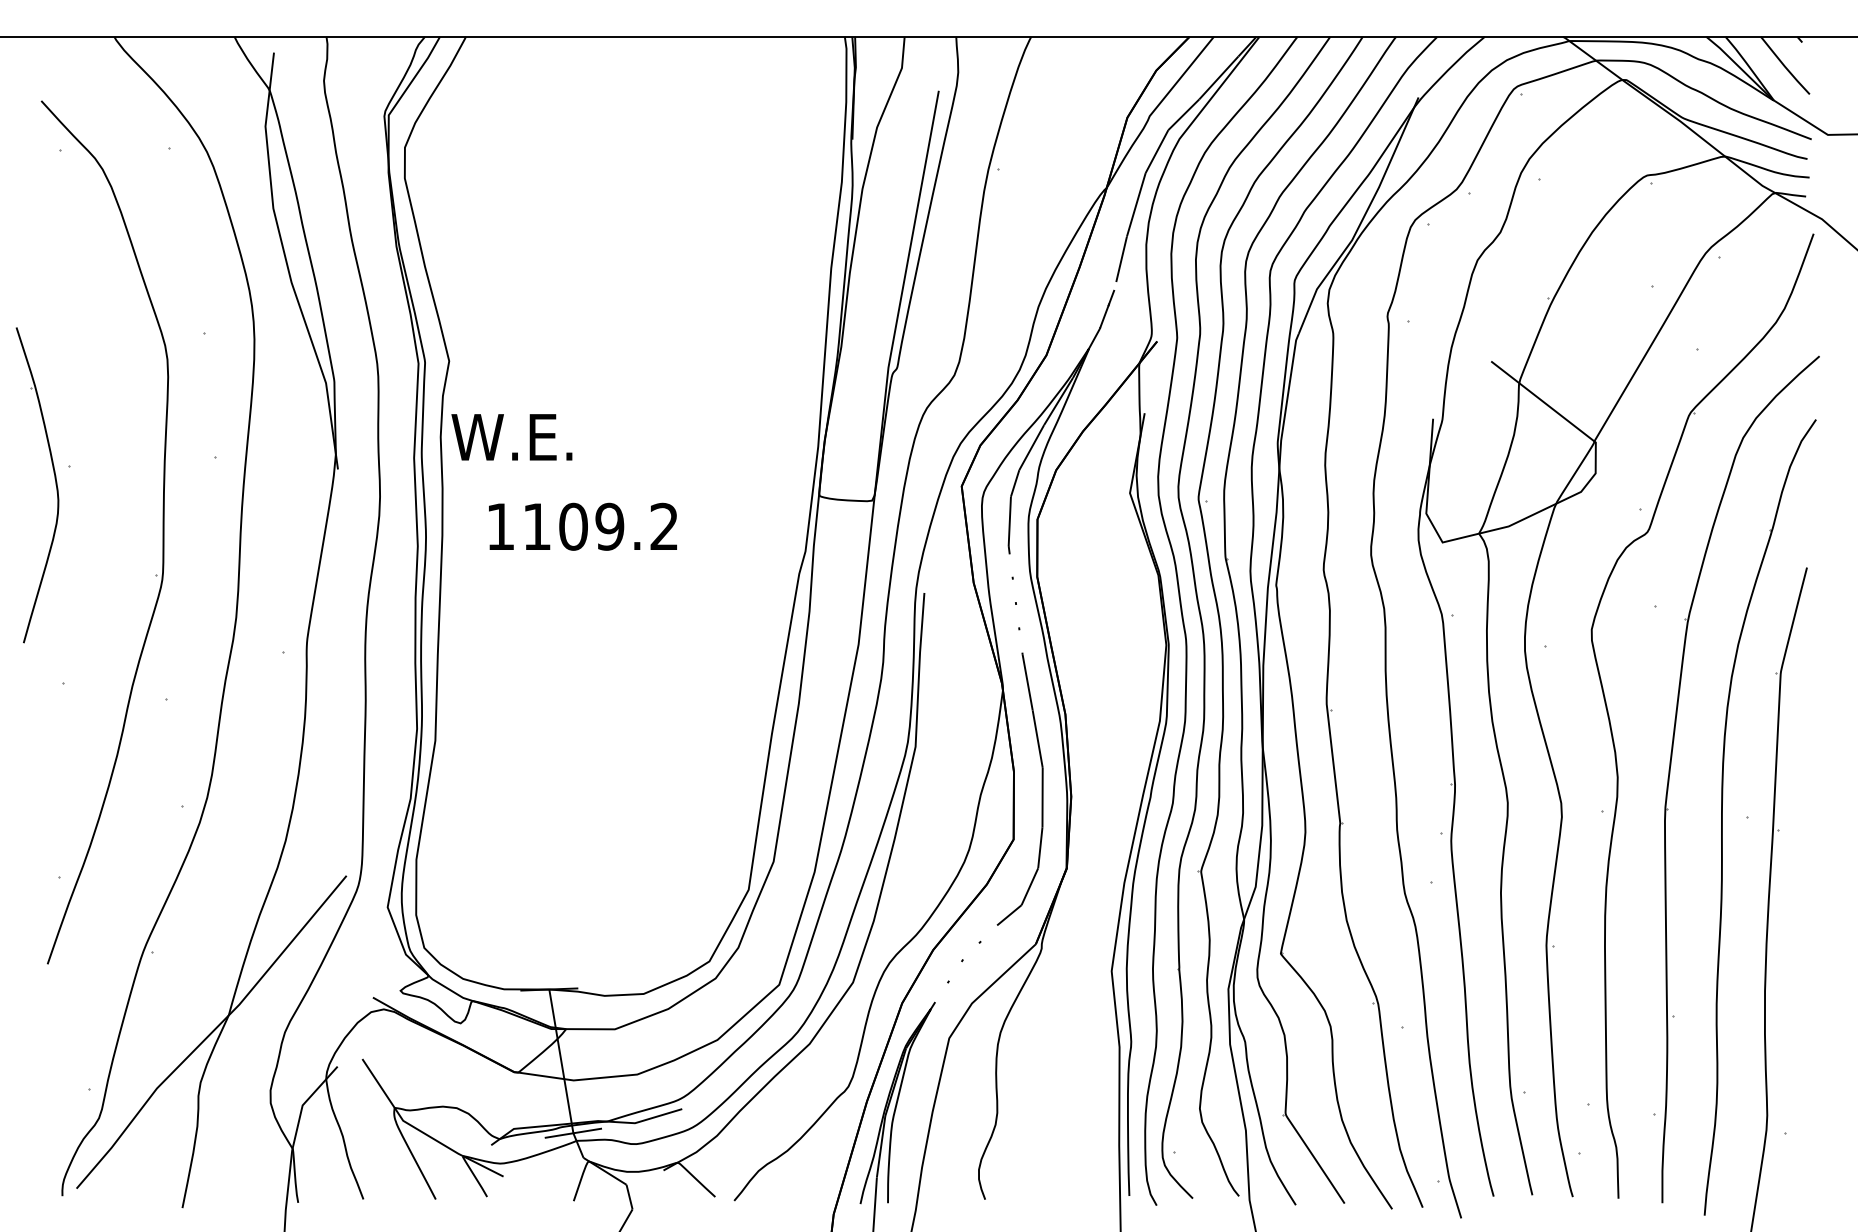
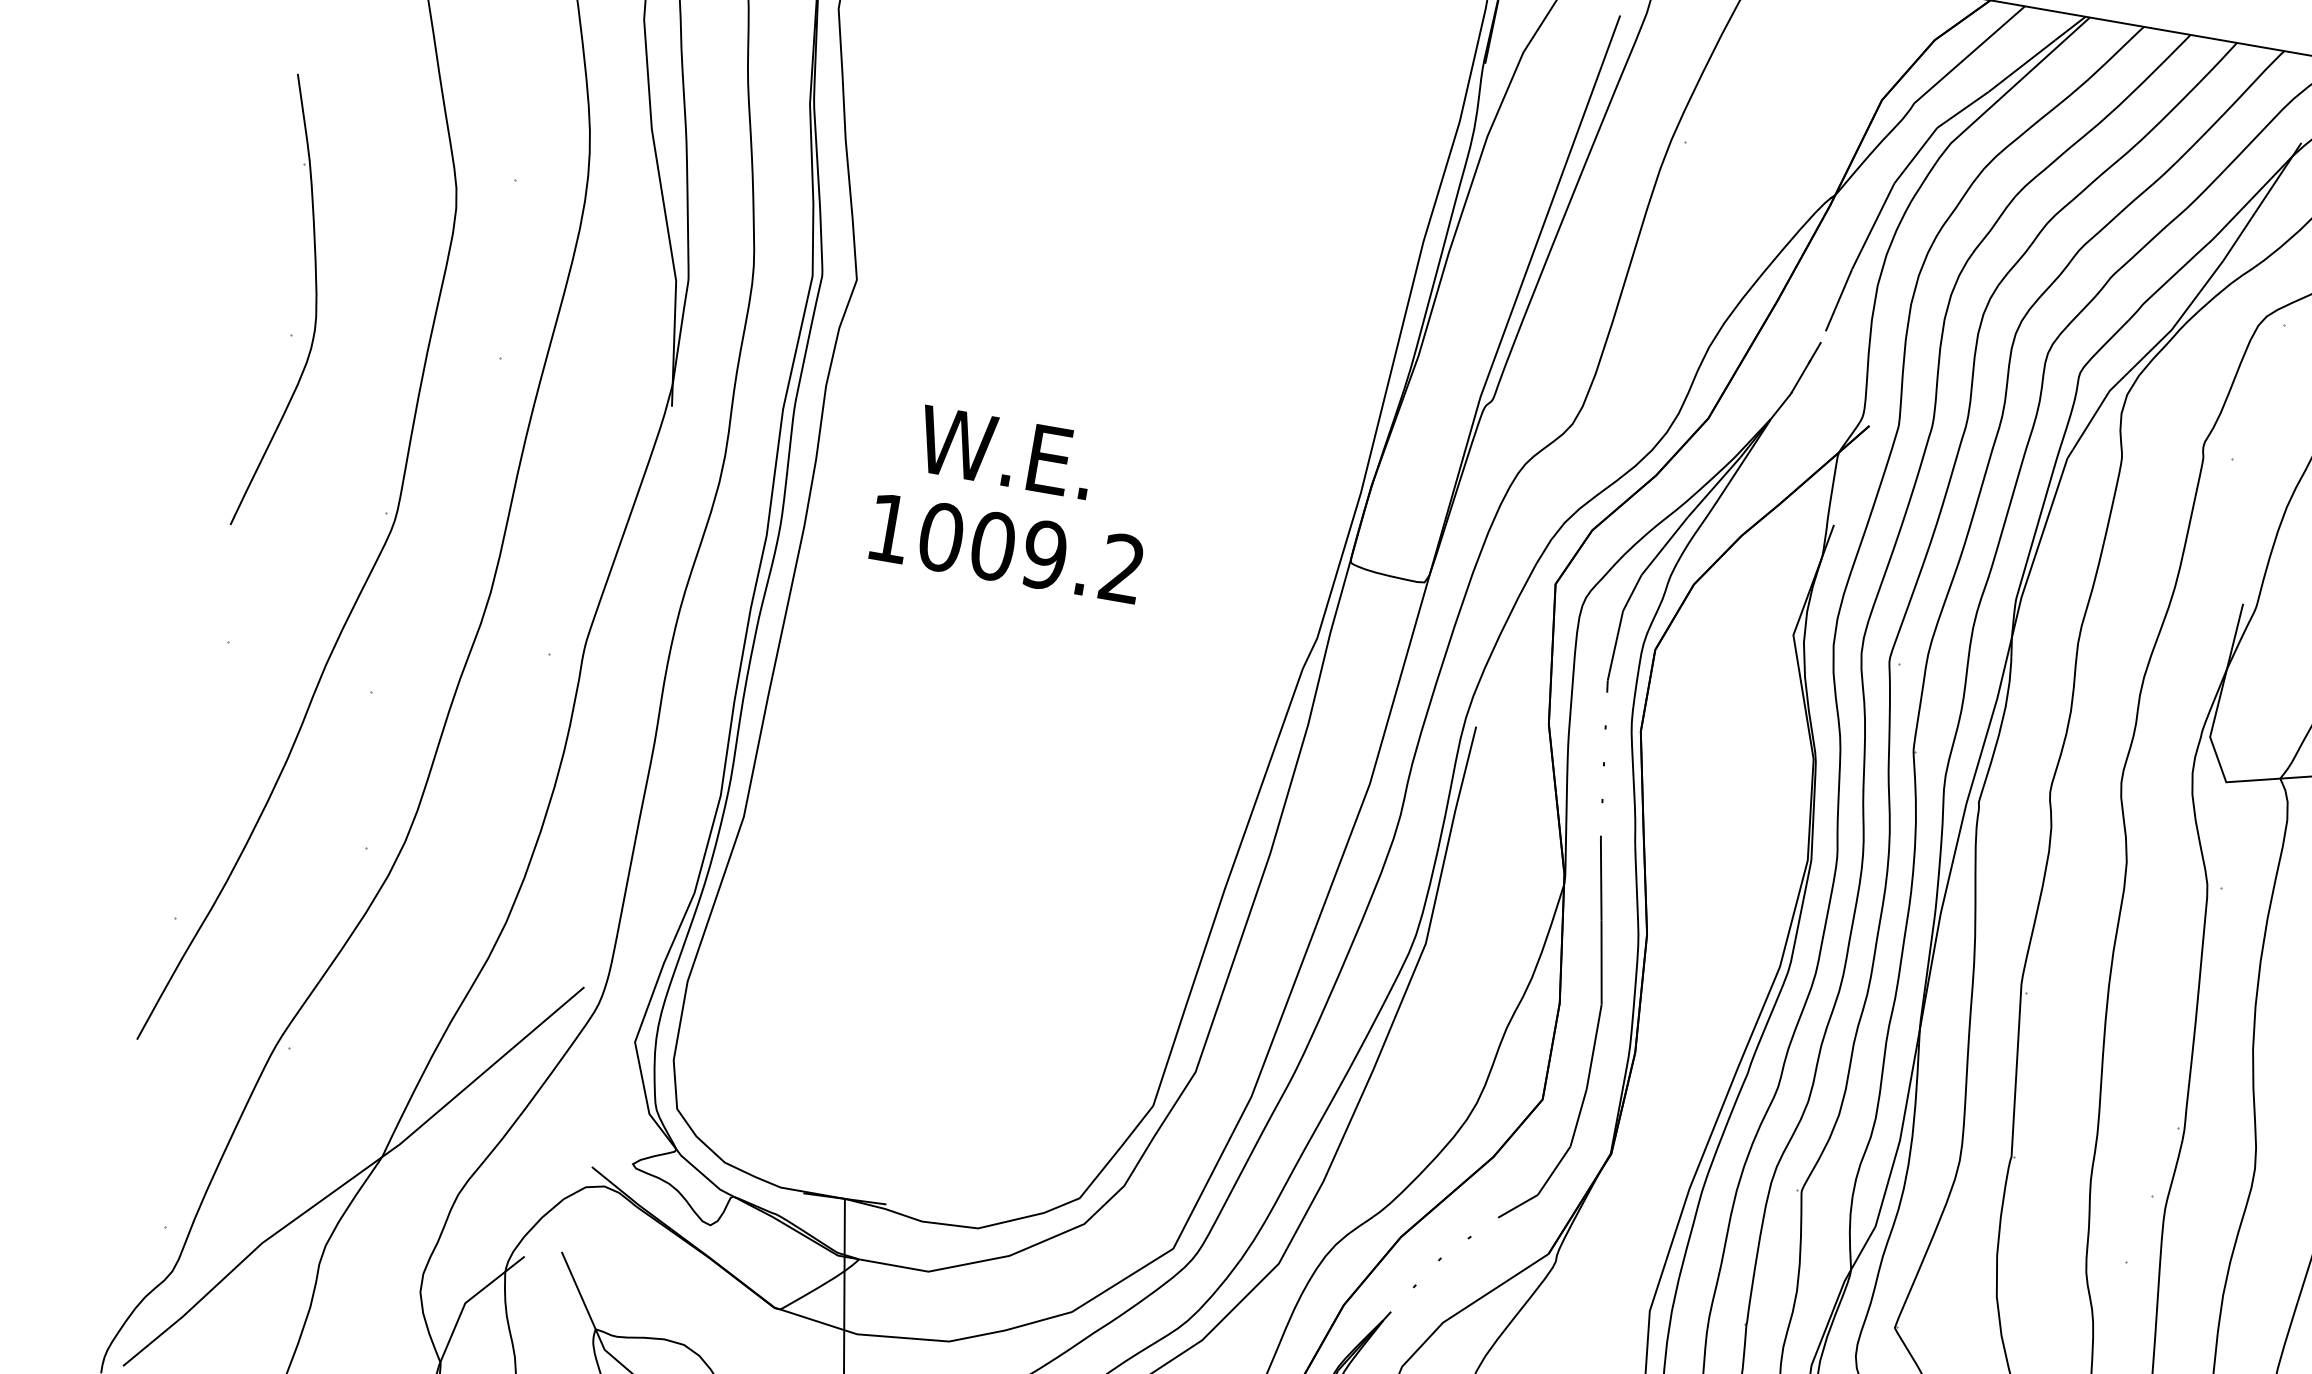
text: (511, 437) -> (1004, 452), moved
part: (55, 485) -> (314, 308), moved
text: (536, 526) -> (940, 536), 1109.2 -> 1009.2

